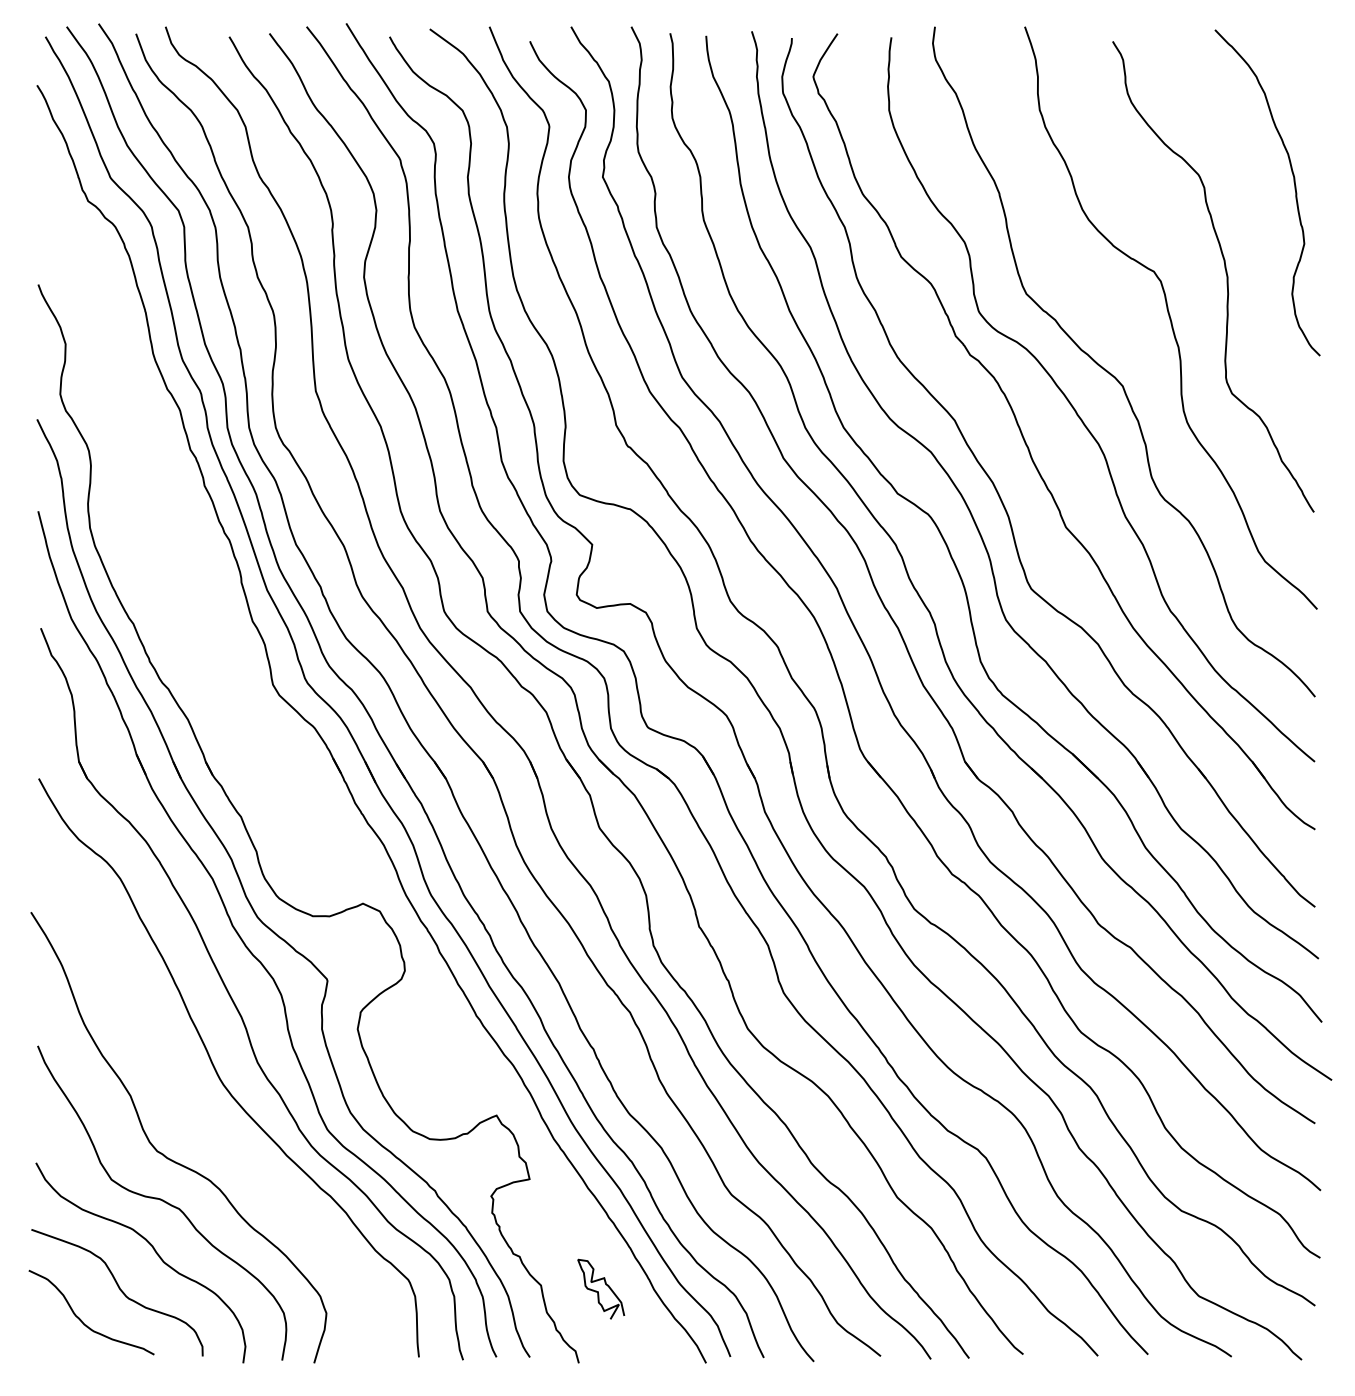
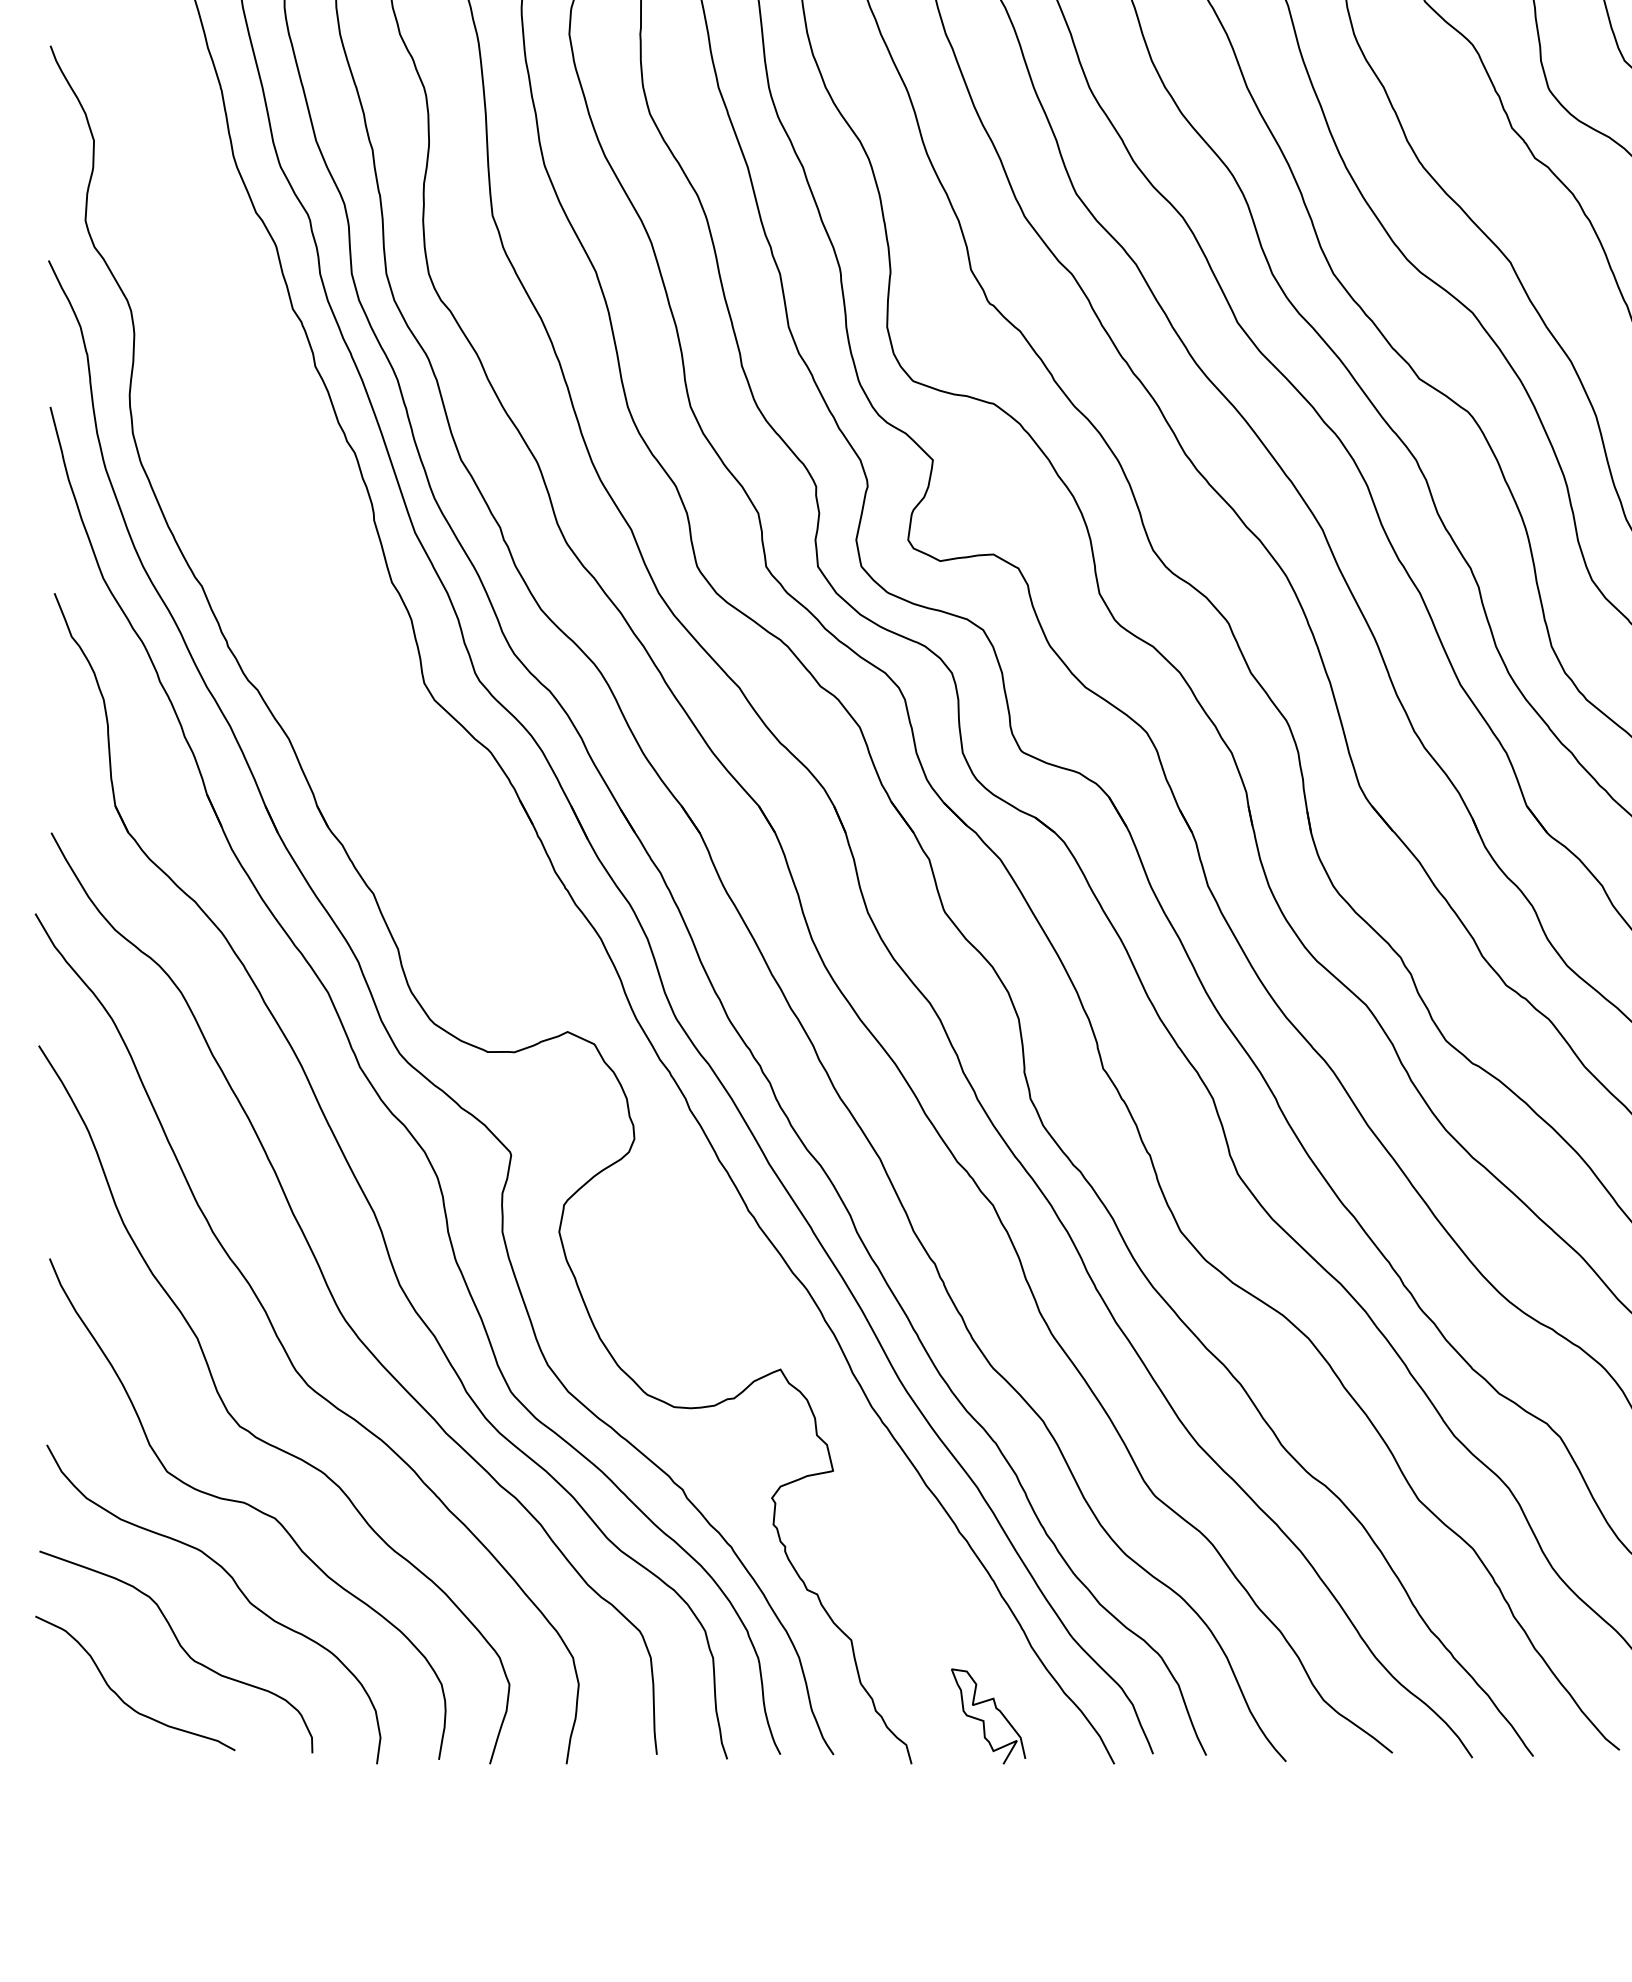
curve: (187, 1104) -> (288, 1351), added
curve: (598, 1291) -> (984, 1719), moved

